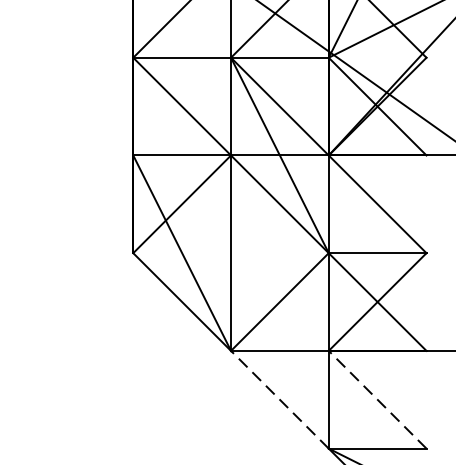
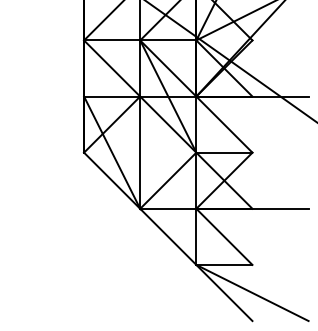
line: (280, 399) -> (168, 236), dashed -> solid
line: (377, 399) -> (224, 236), dashed -> solid

